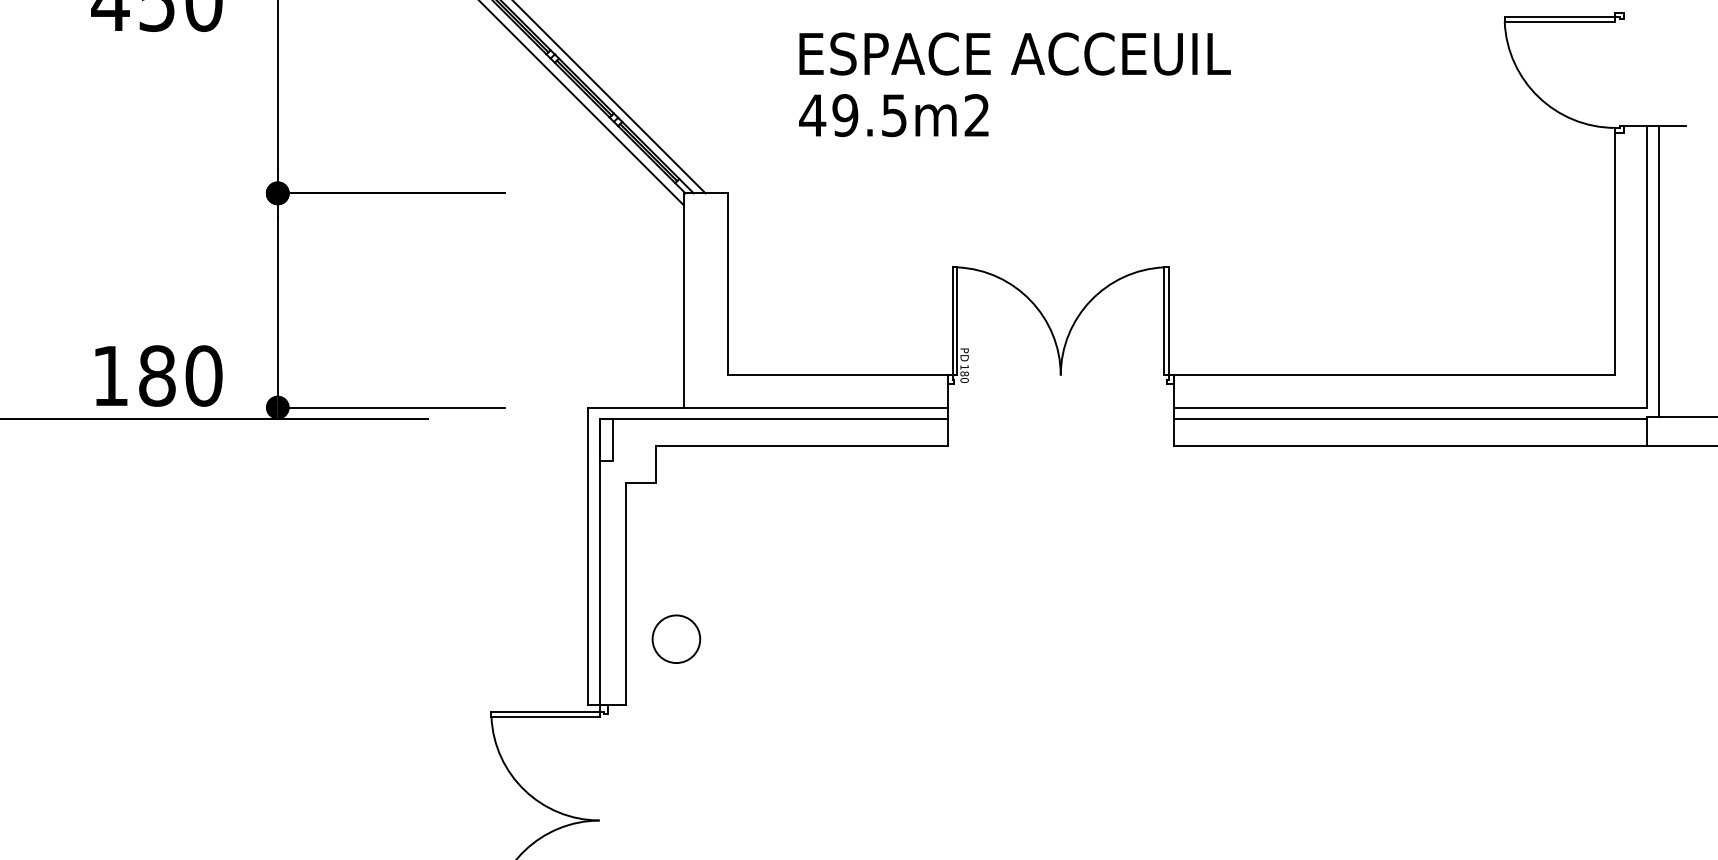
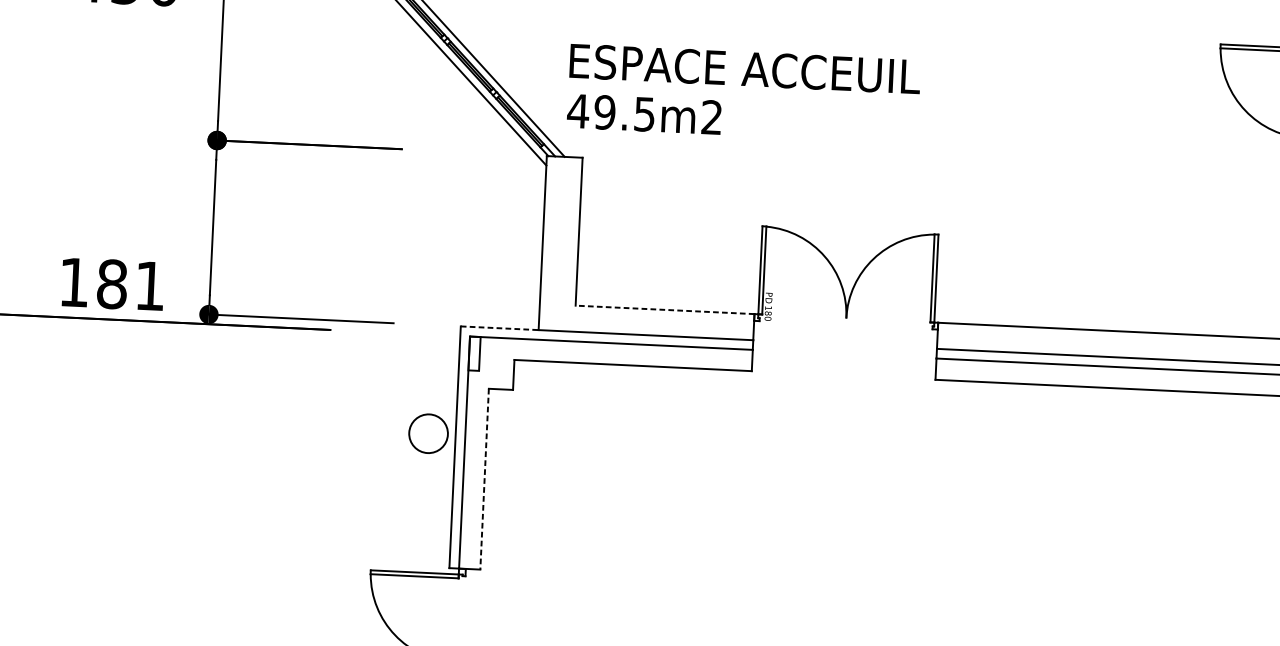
text: (1014, 84) -> (743, 93), moved
text: (203, 375) -> (149, 285), 180 -> 181
line: (837, 375) -> (664, 309), solid -> dashed
line: (635, 407) -> (499, 328), solid -> dashed
line: (625, 594) -> (484, 479), solid -> dashed
circle: (676, 638) -> (428, 433), moved

